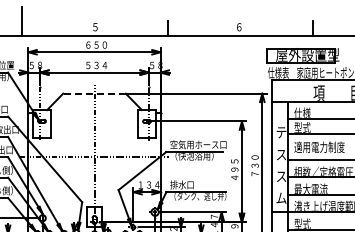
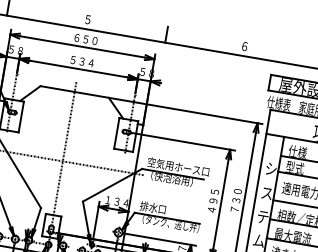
line: (94, 93) -> (74, 91), dashed -> solid
text: (281, 132) -> (271, 169), テ -> シ
text: (281, 176) -> (263, 217), ス -> テ

